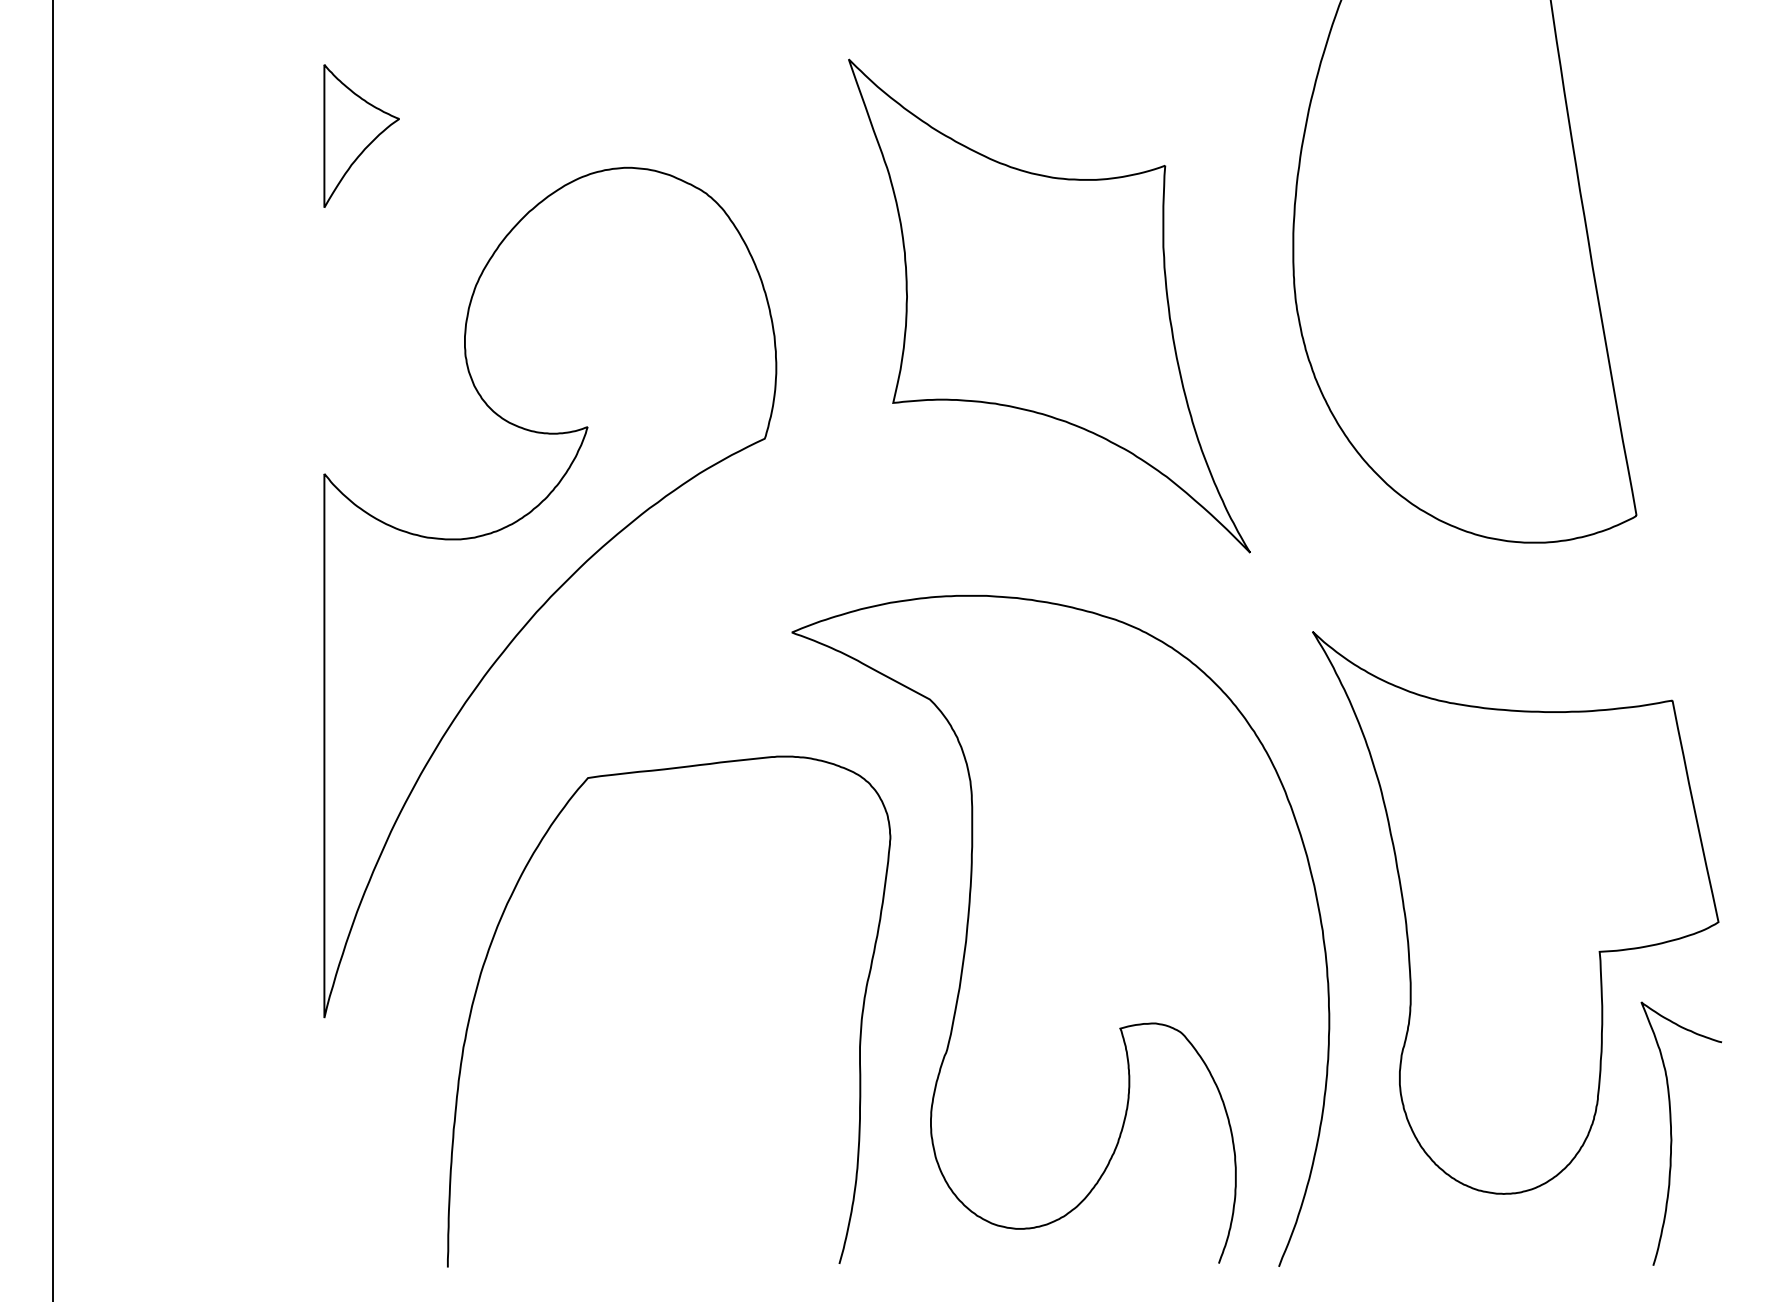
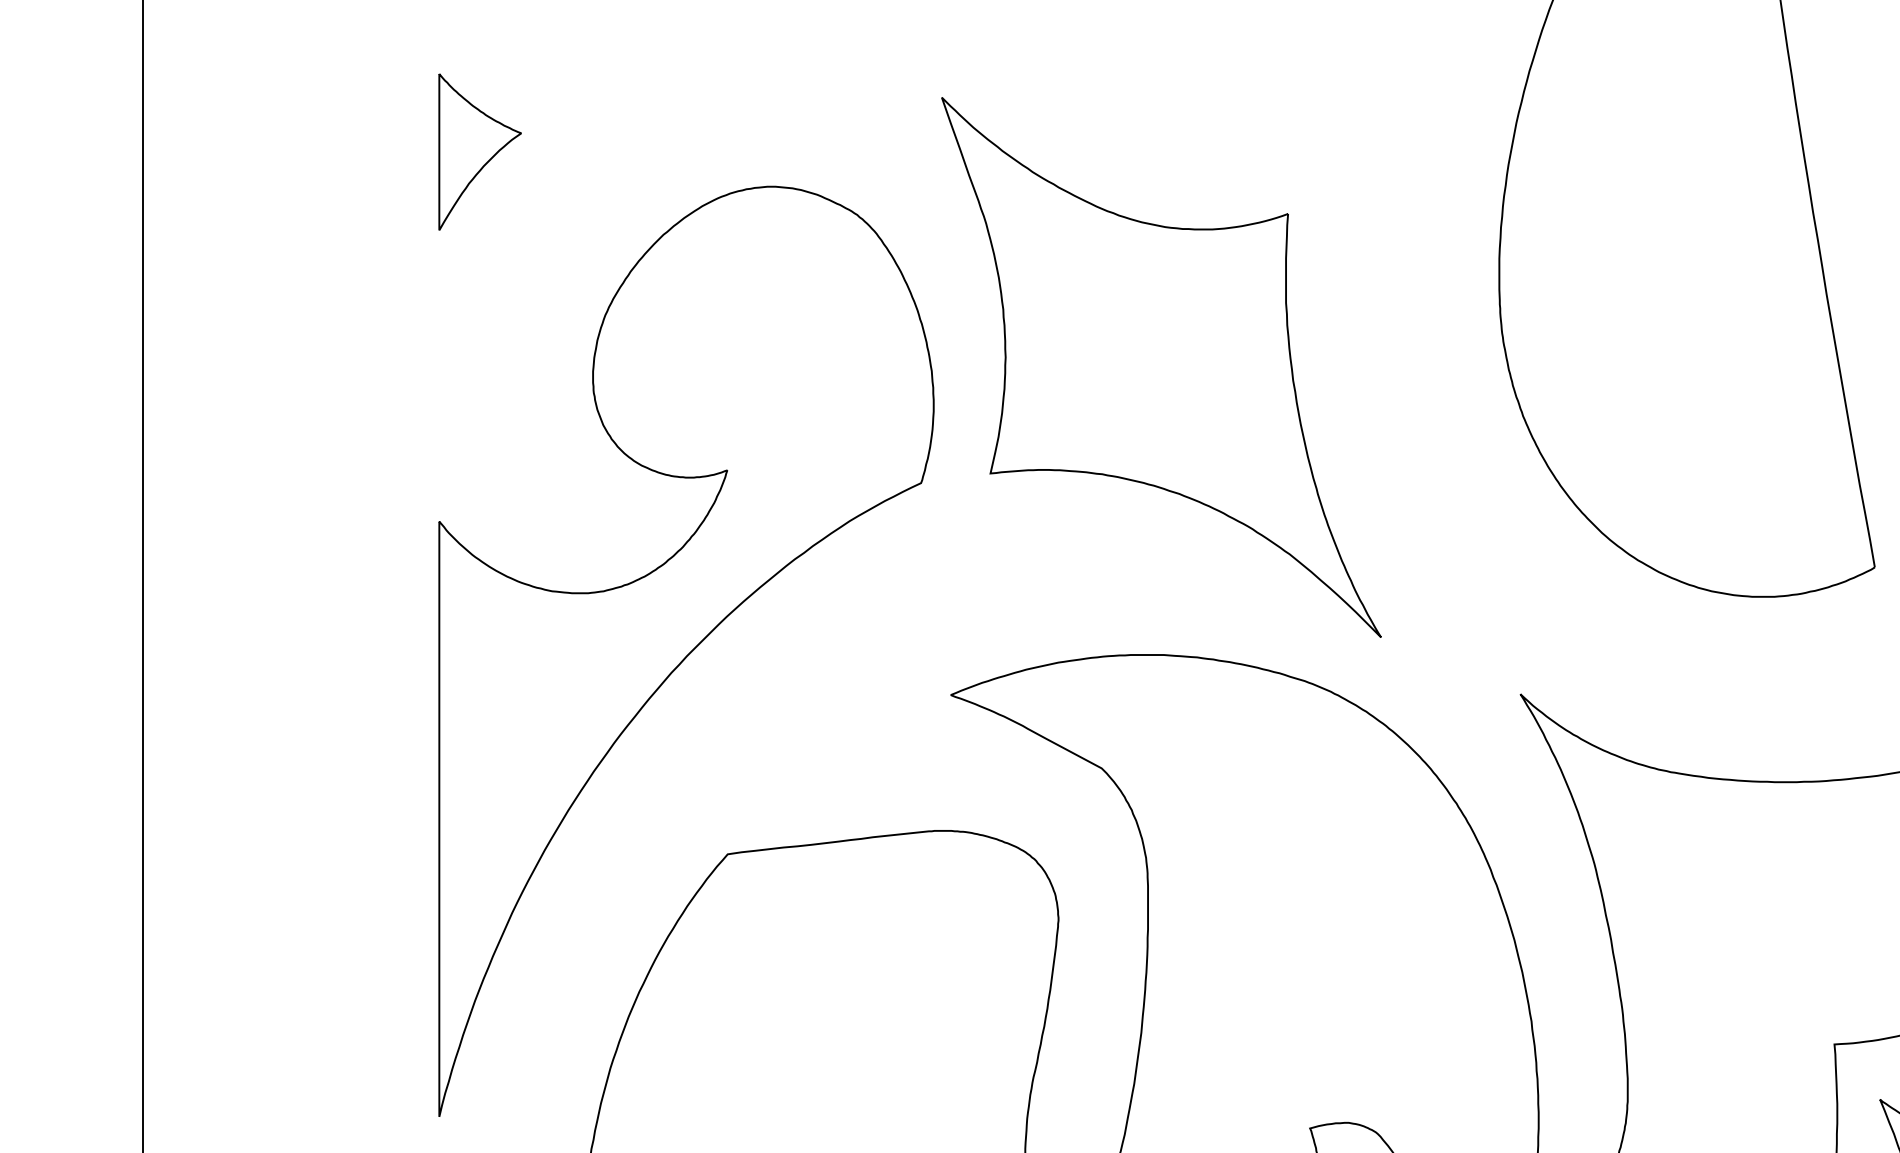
part: (1049, 305) -> (1161, 366), moved

